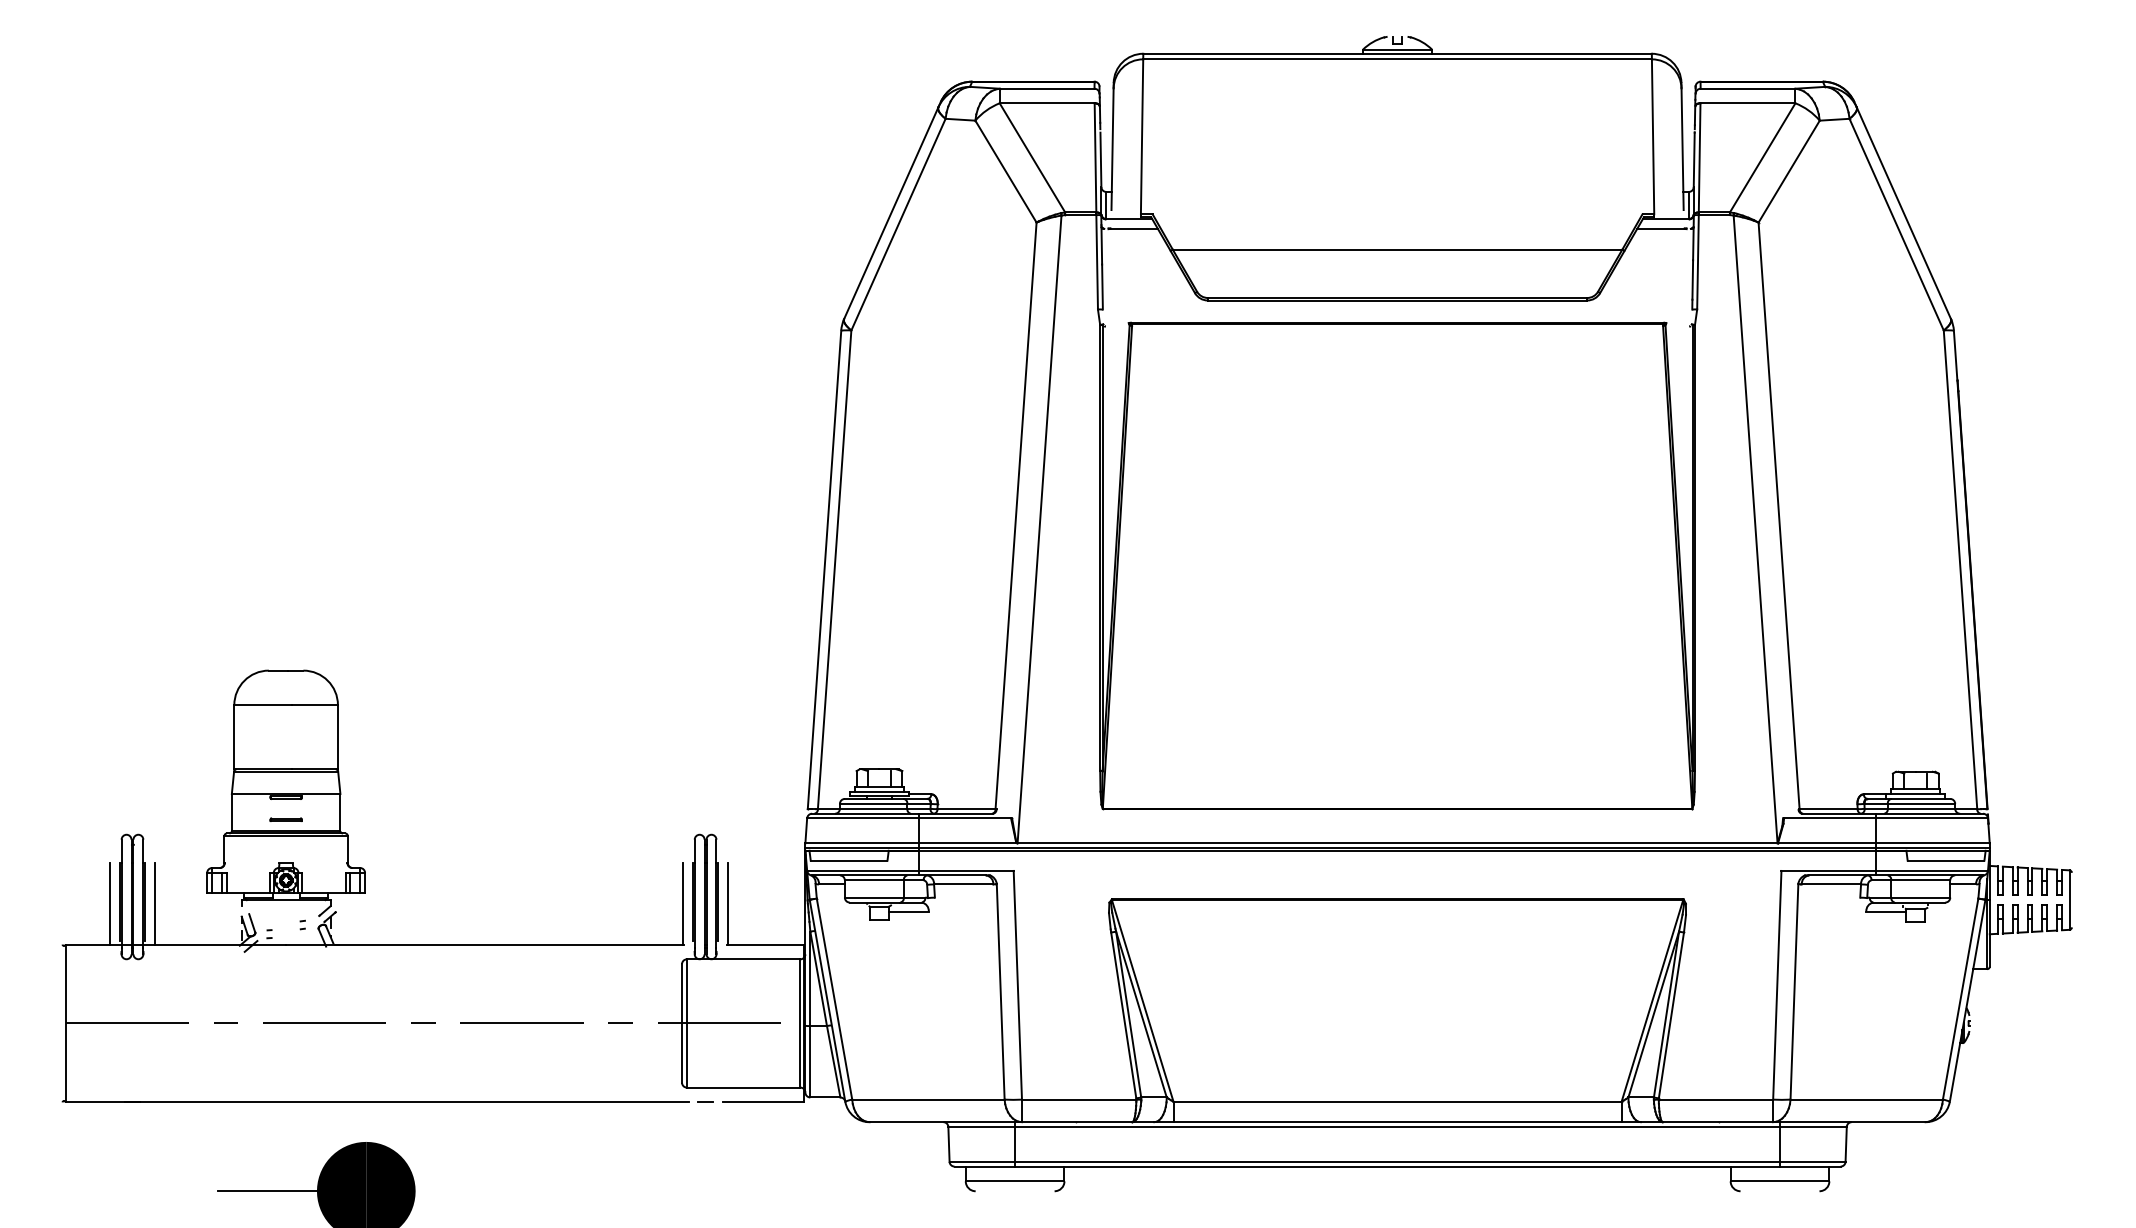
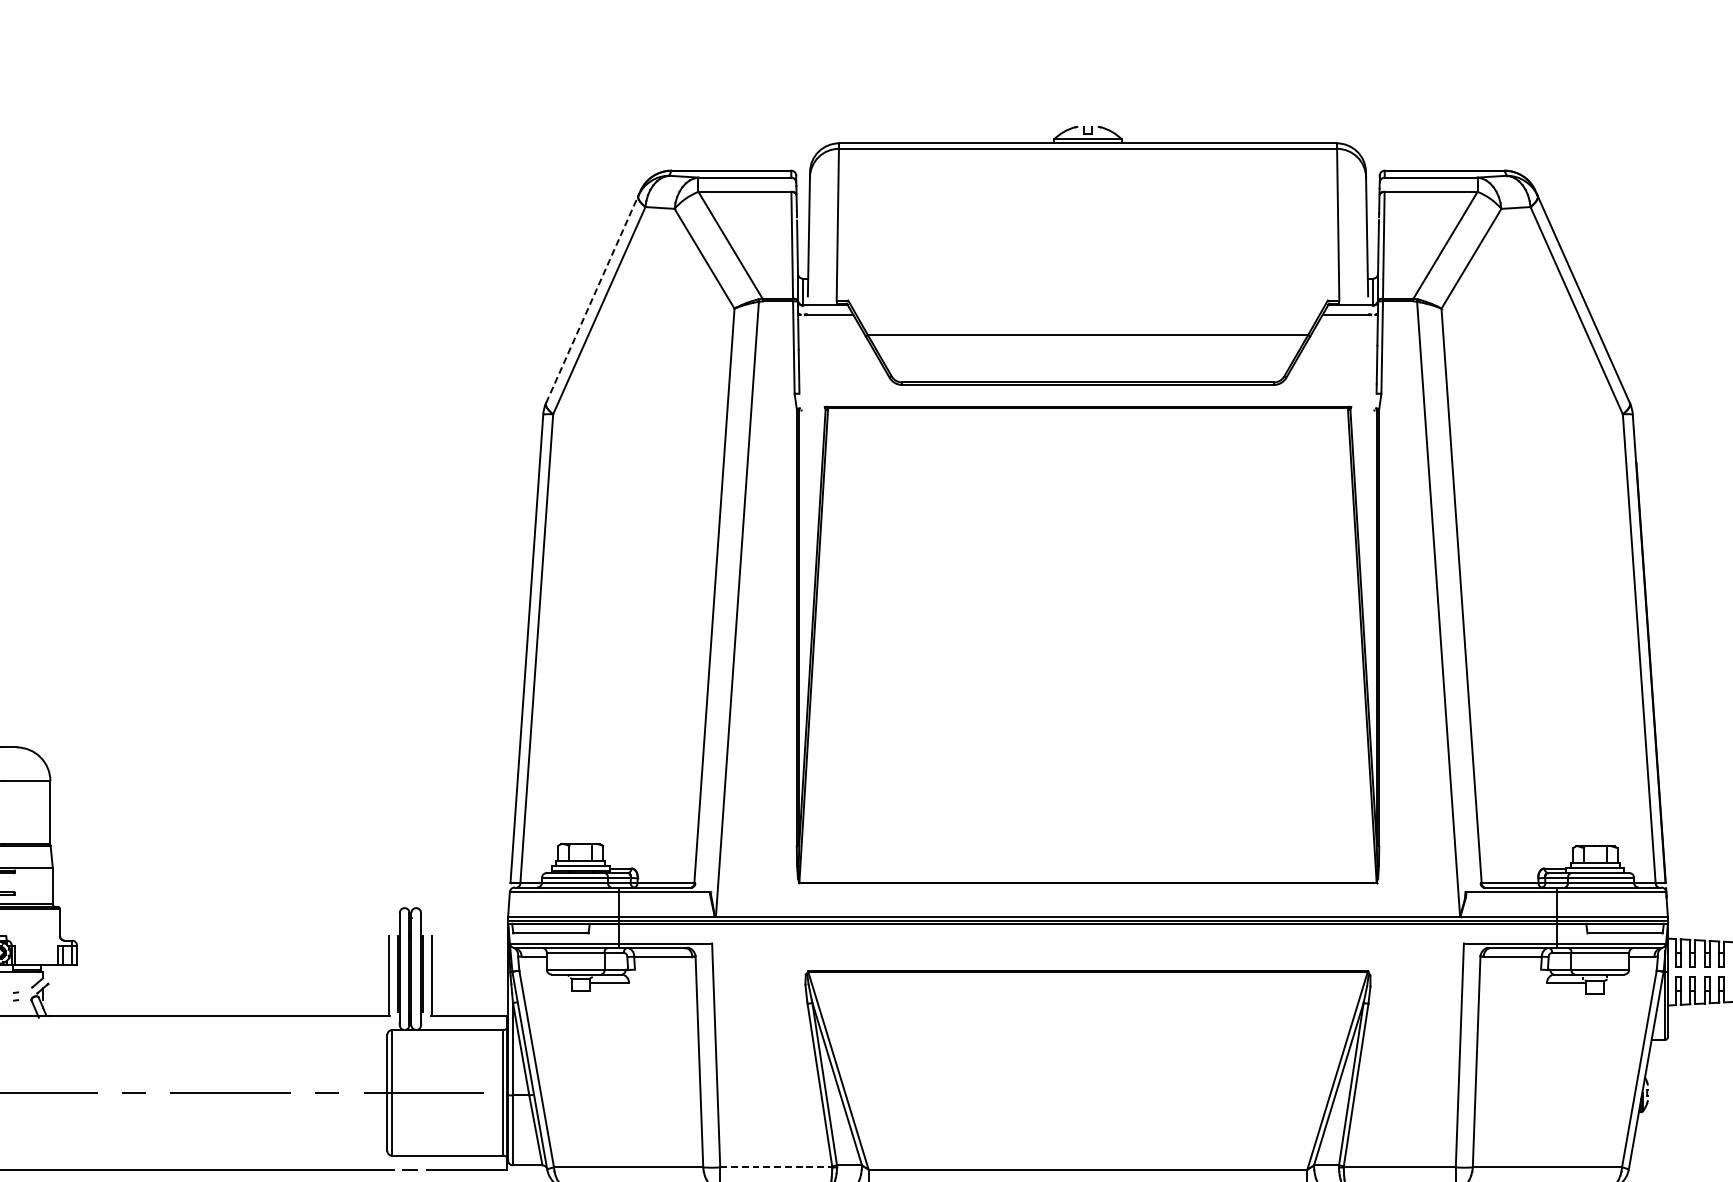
line: (891, 213) -> (592, 299), solid -> dashed
line: (1079, 1099) -> (776, 1167), solid -> dashed

